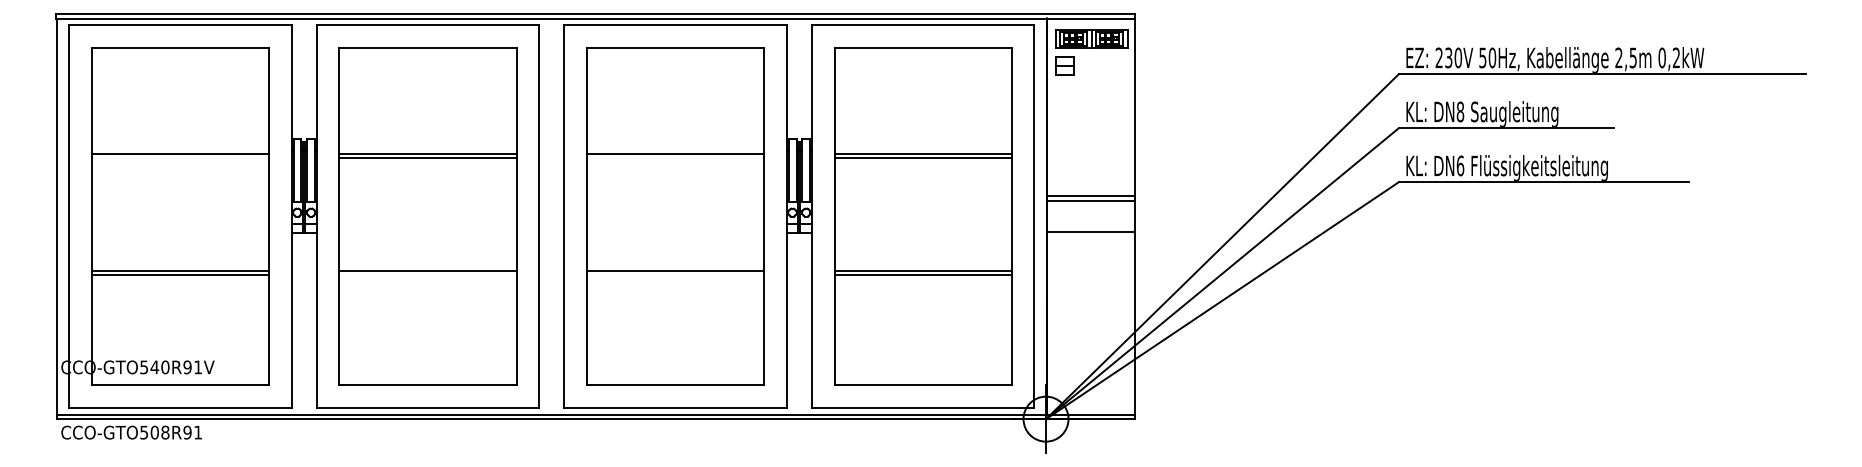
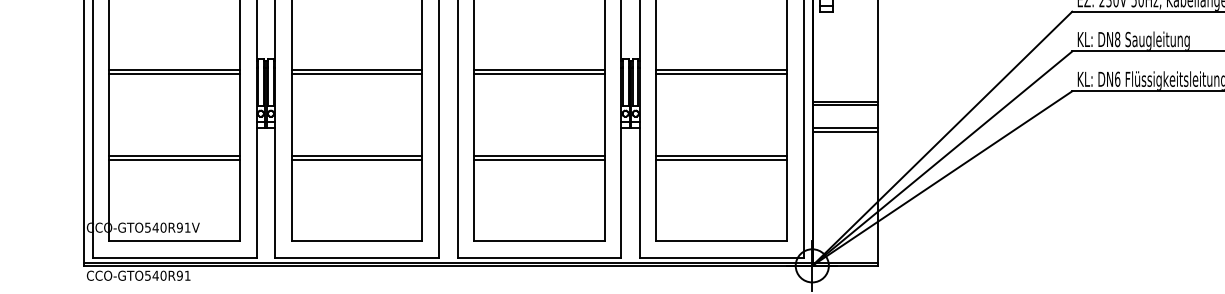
line: (180, 158) -> (174, 73), added
line: (675, 158) -> (539, 73), added
line: (1090, 236) -> (845, 131), added
line: (427, 275) -> (356, 160), added
line: (675, 275) -> (539, 160), added
text: (159, 432) -> (159, 275), CCO-GTO508R91 -> CCO-GTO540R91

